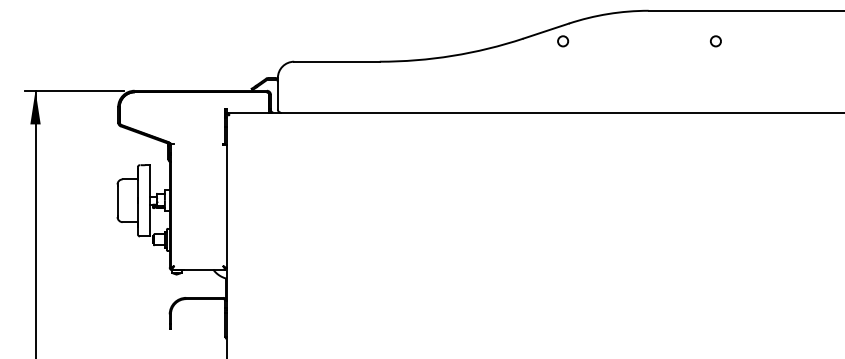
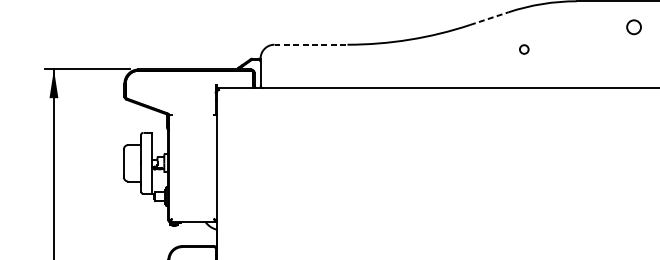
line: (546, 31) -> (489, 18), solid -> dashed
circle: (563, 41) -> (524, 49), moved
circle: (715, 41) -> (633, 27), size x1.6
line: (336, 61) -> (310, 44), solid -> dashed

